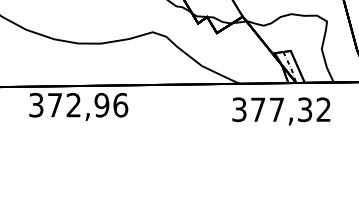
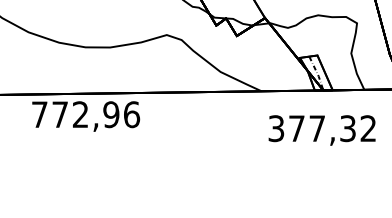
text: (36, 105) -> (39, 114), 372,96 -> 772,96
text: (280, 111) -> (321, 130), moved

